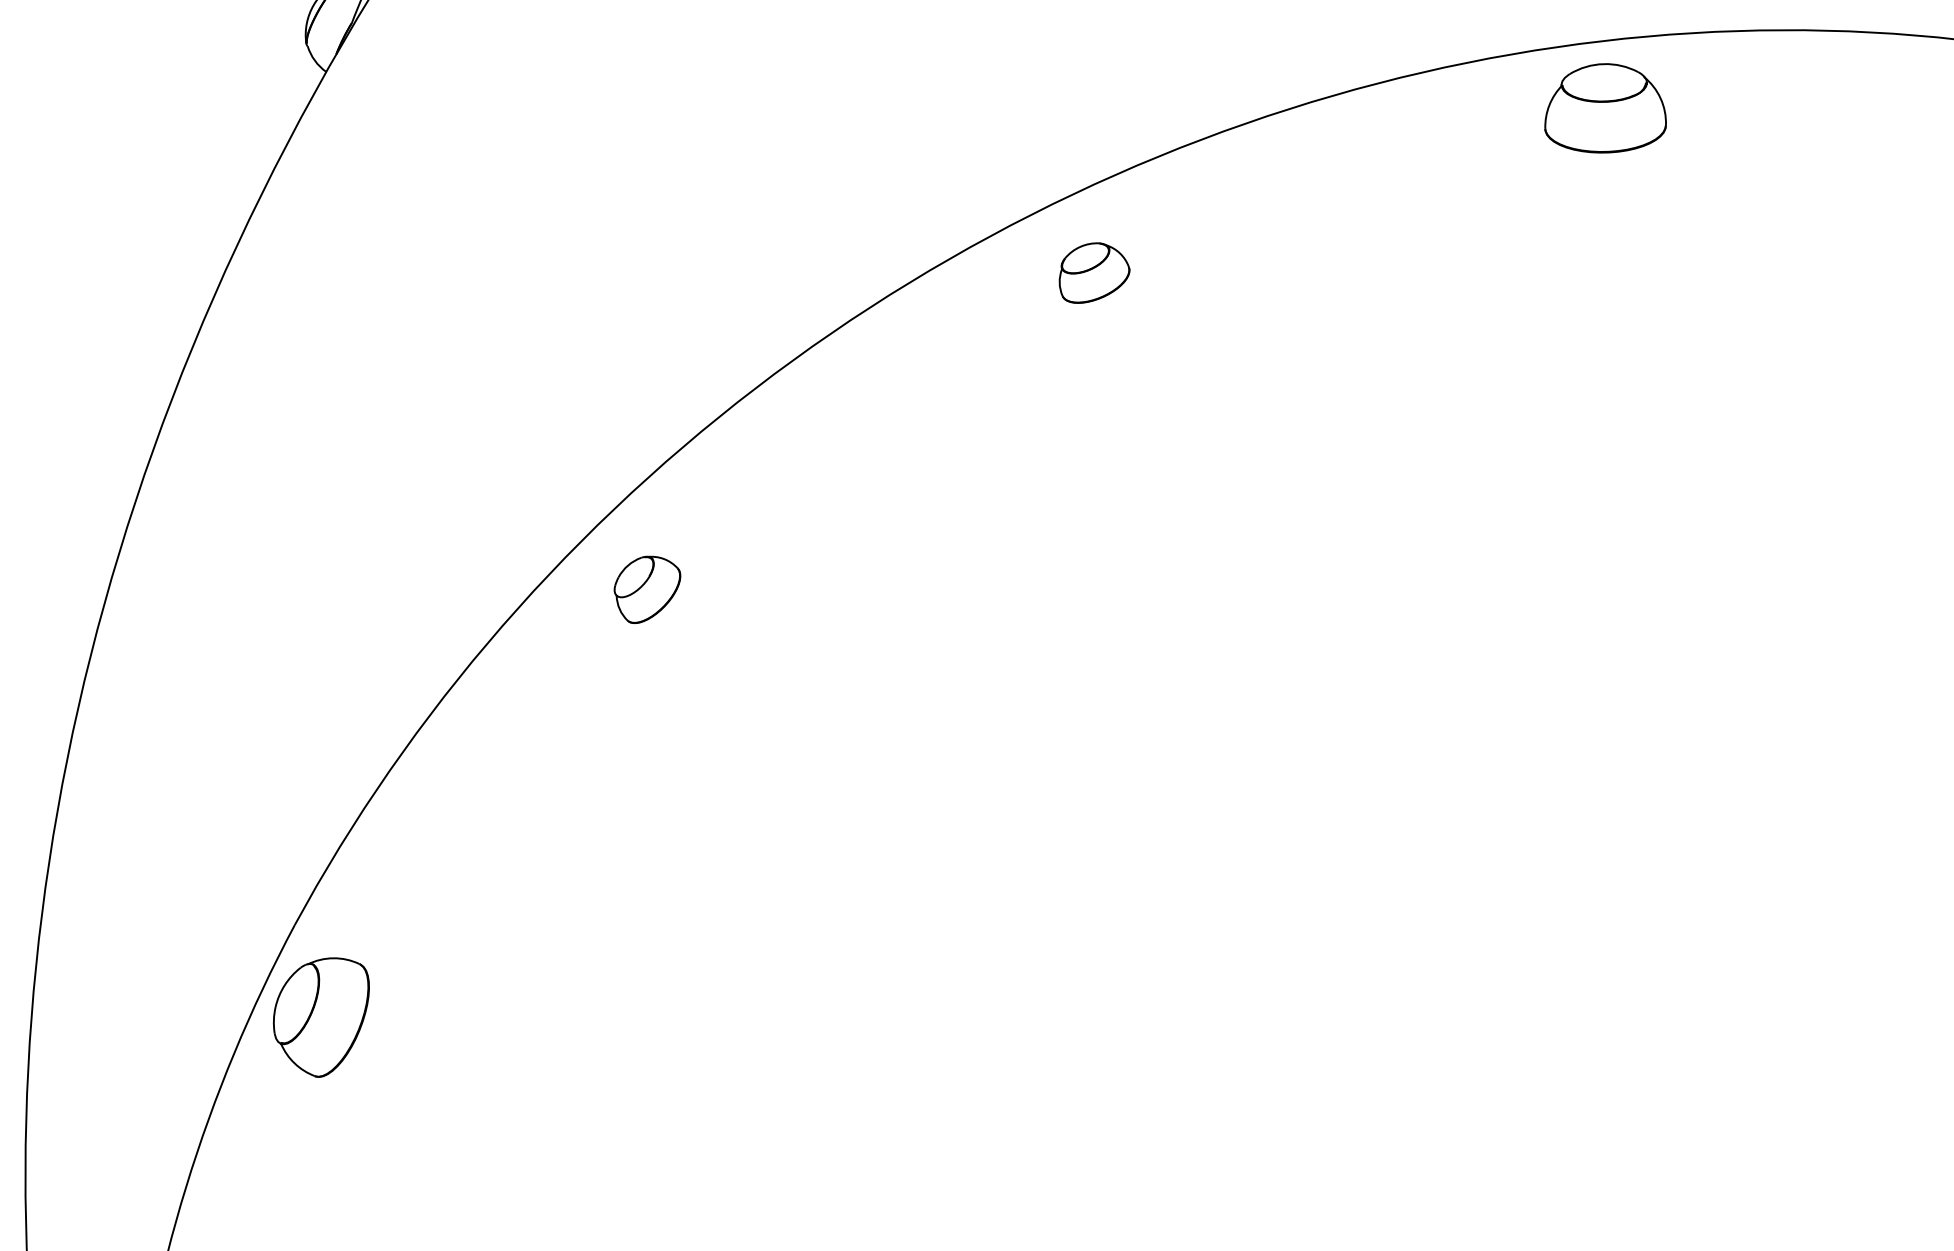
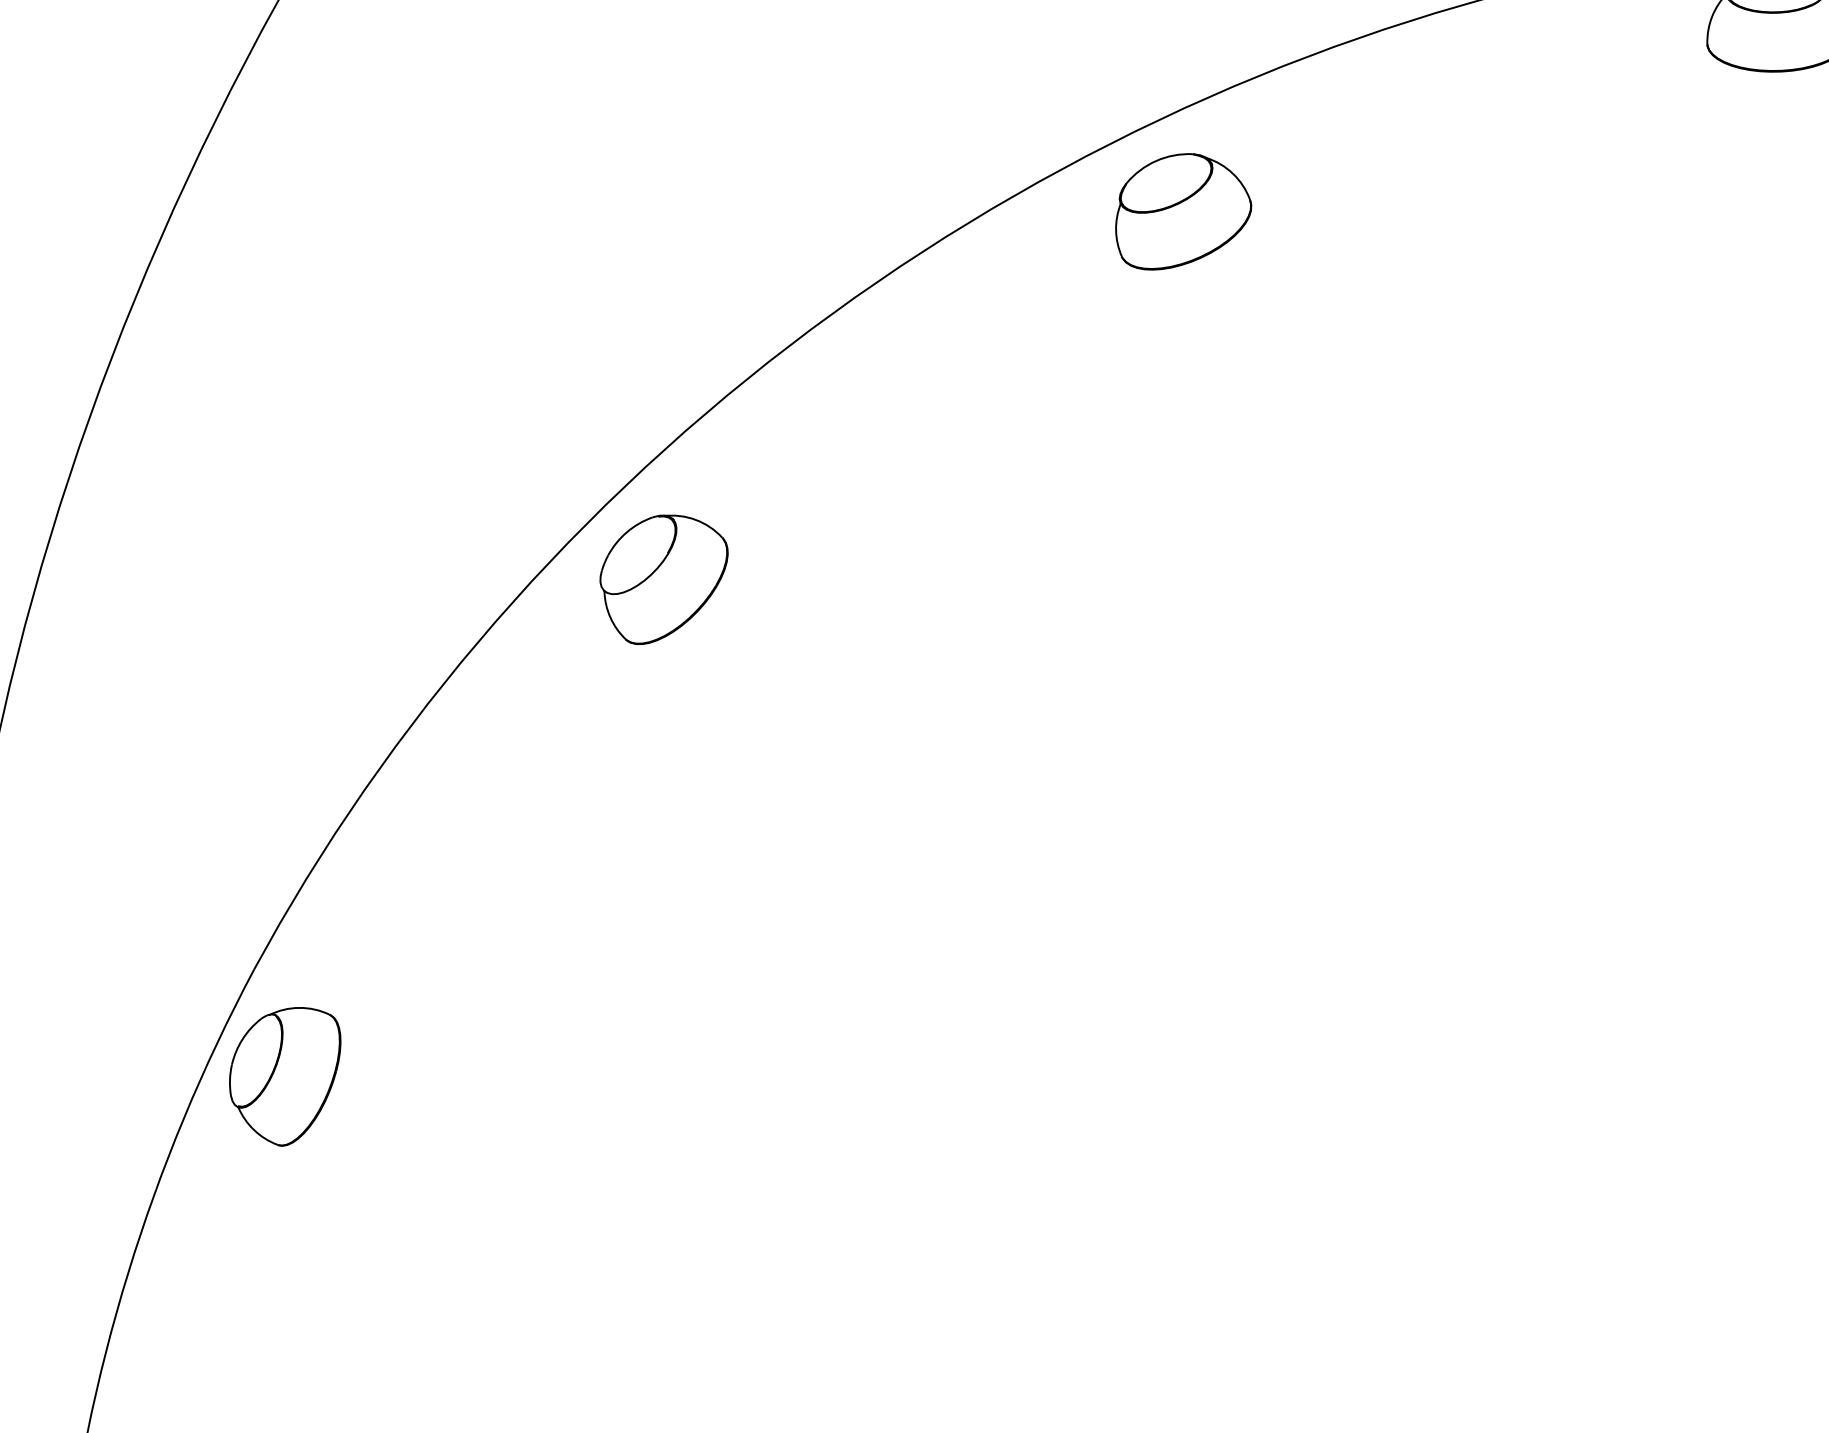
part: (1094, 272) -> (1183, 211), size x1.67
part: (647, 589) -> (664, 579), size x1.67

